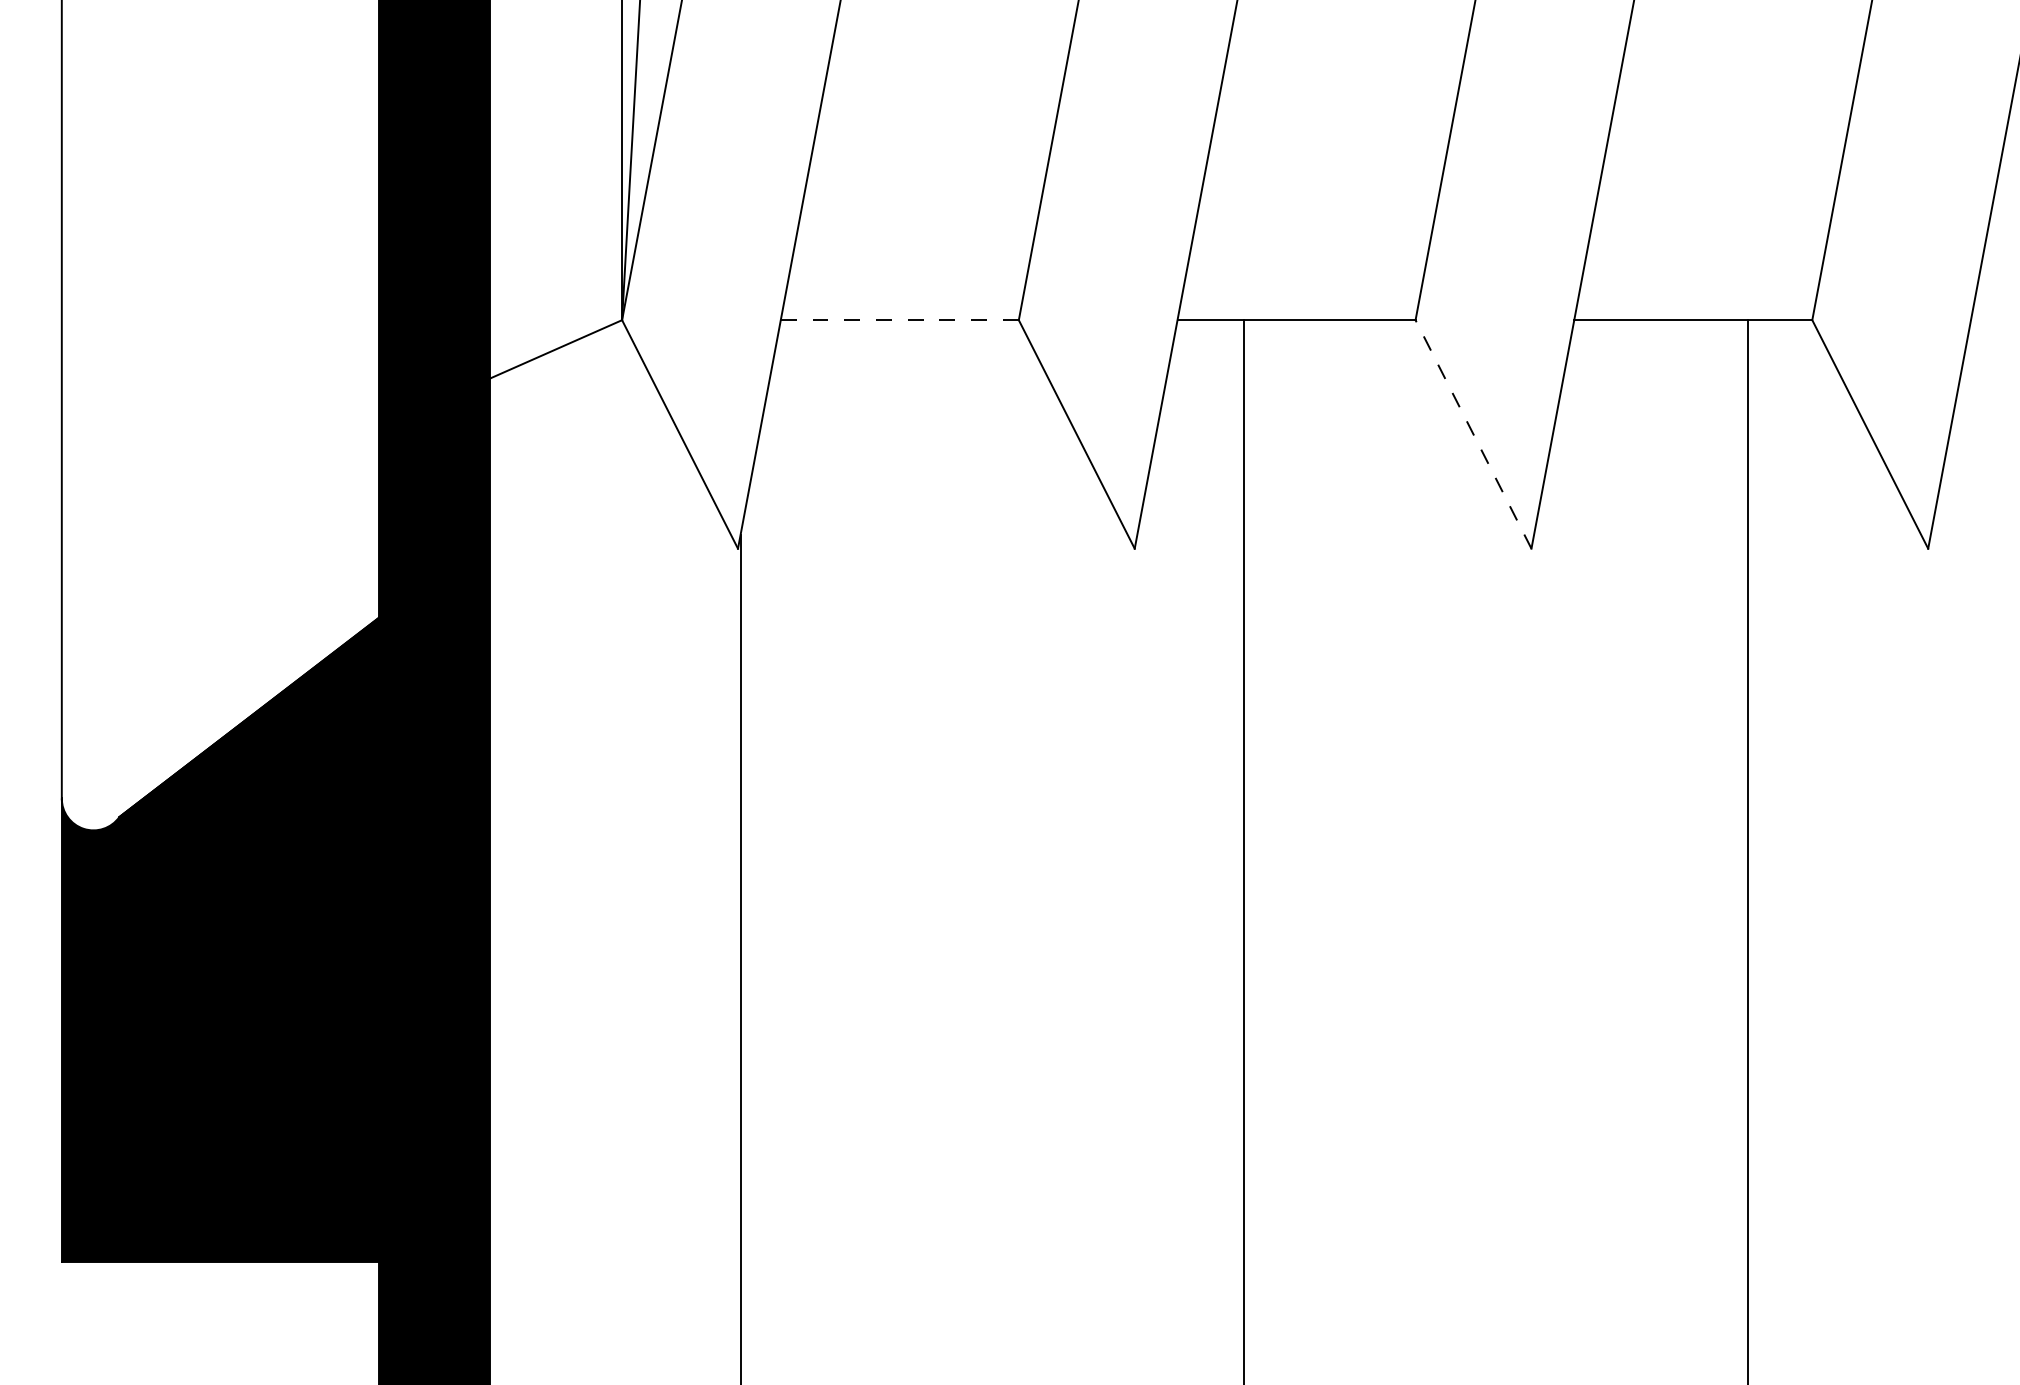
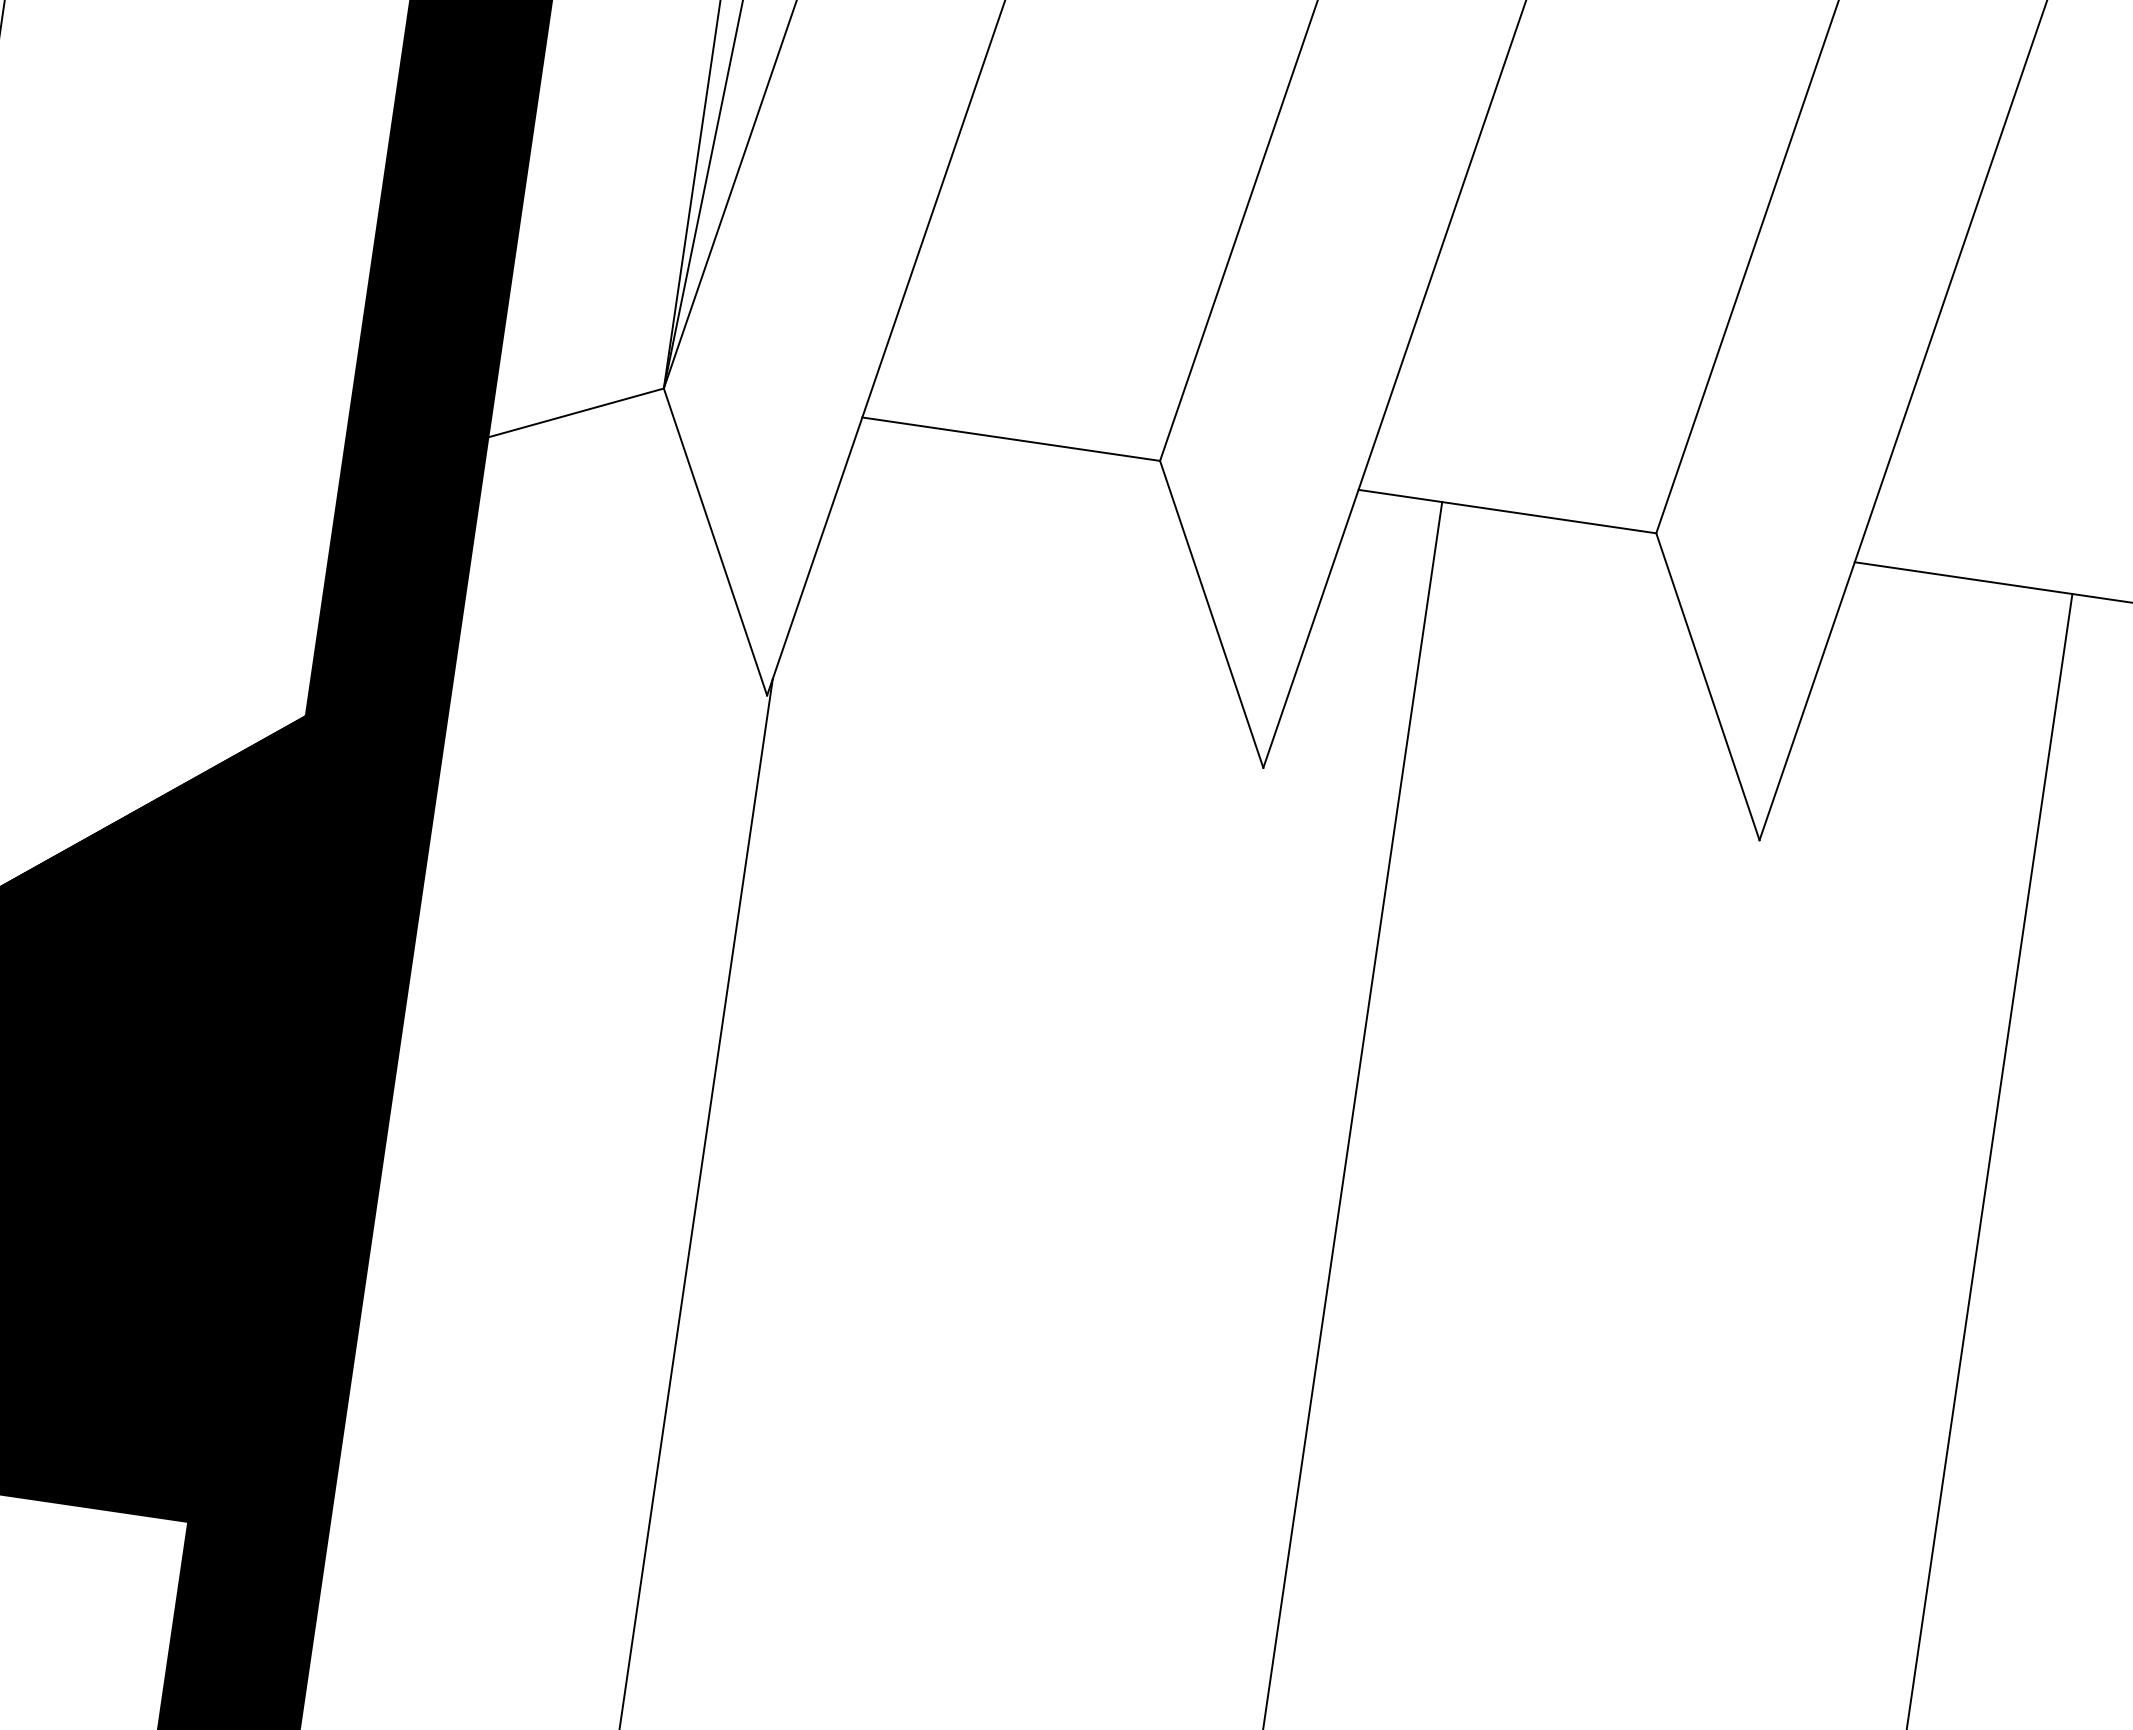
line: (900, 320) -> (1012, 439), dashed -> solid
line: (1473, 434) -> (1707, 686), dashed -> solid

